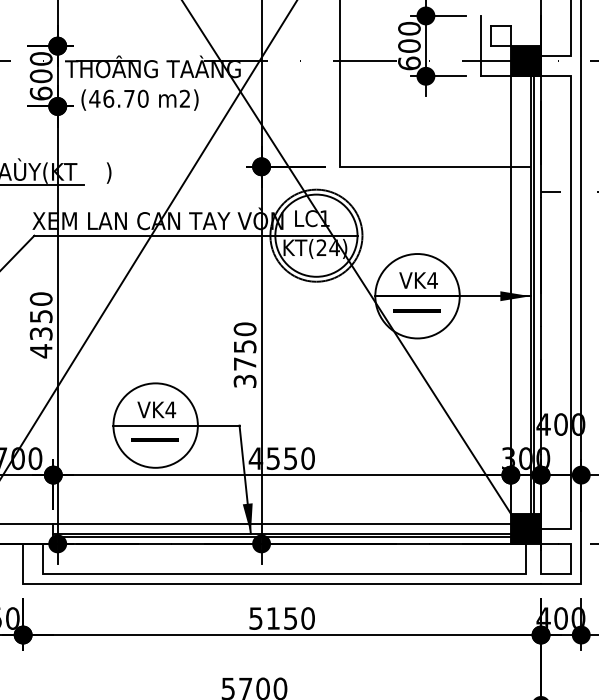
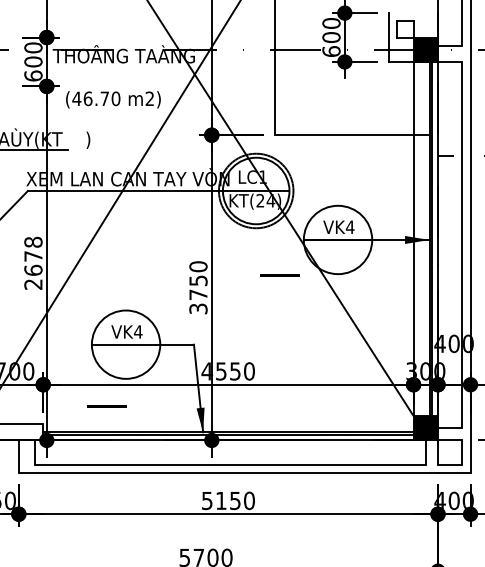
text: (139, 99) -> (112, 99), moved
line: (416, 310) -> (279, 275), moved
text: (40, 325) -> (32, 263), 4350 -> 2678
line: (154, 439) -> (106, 406), moved
line: (281, 523) -> (227, 423), removed

